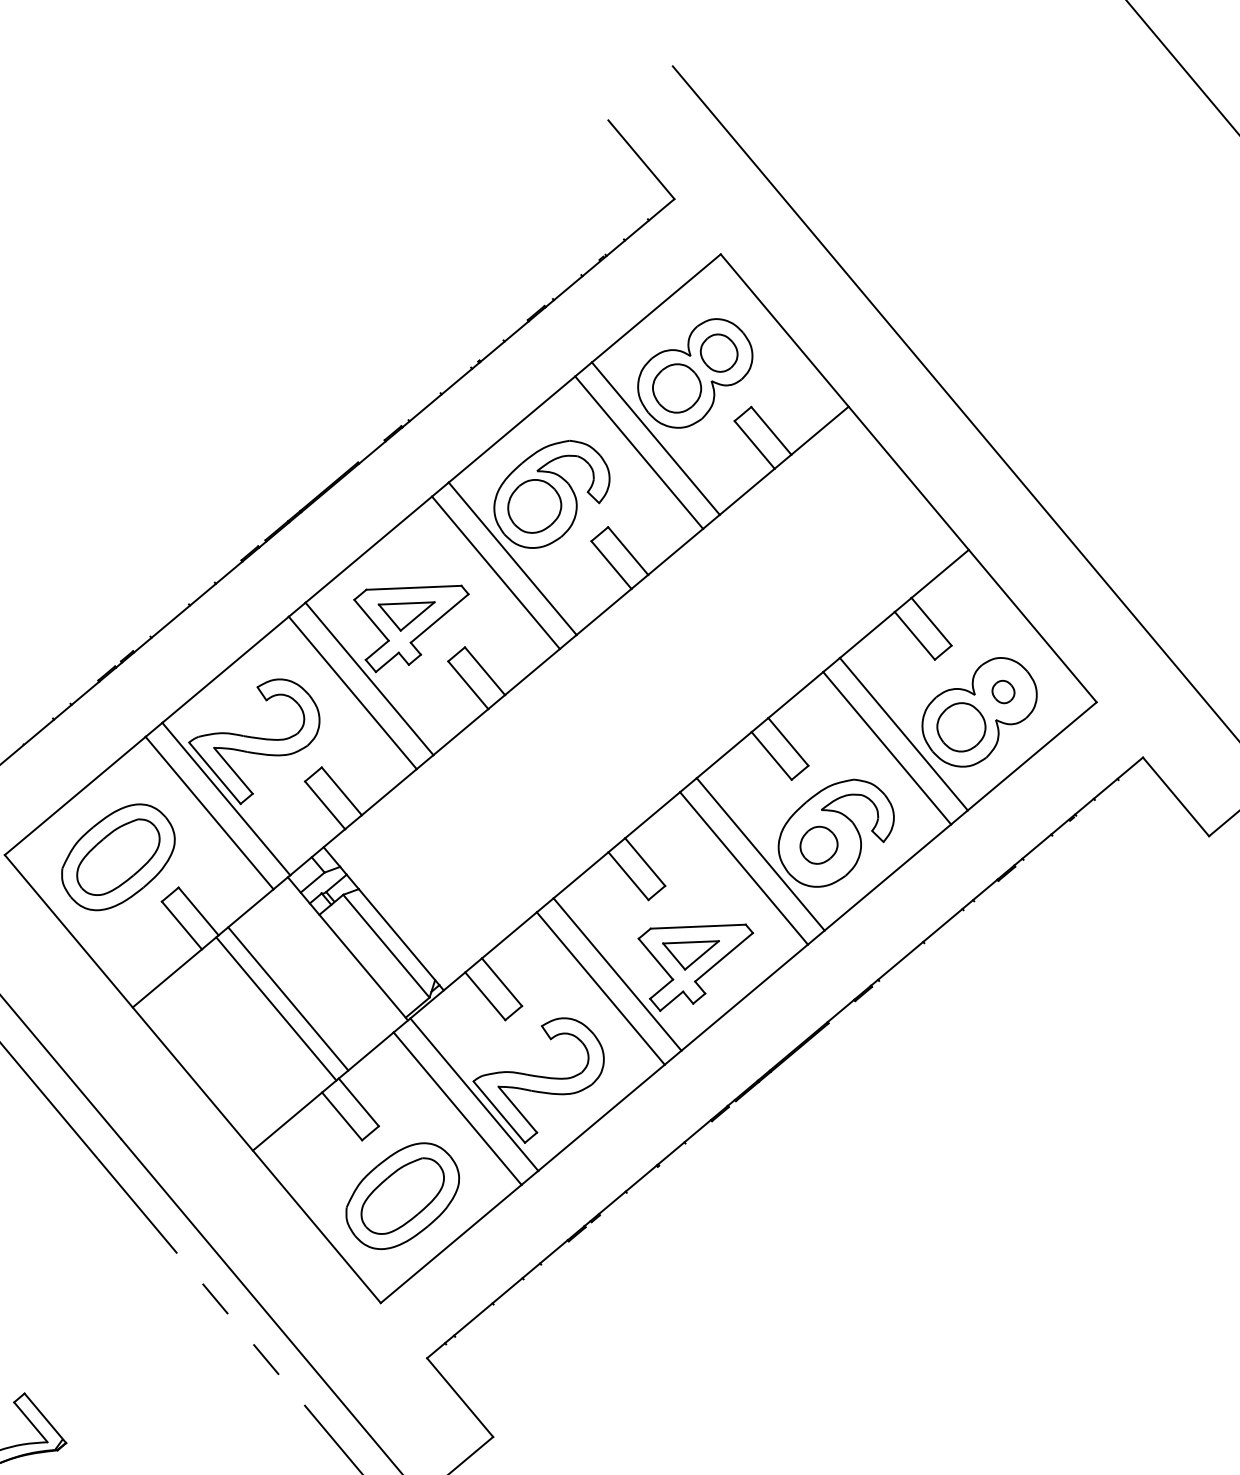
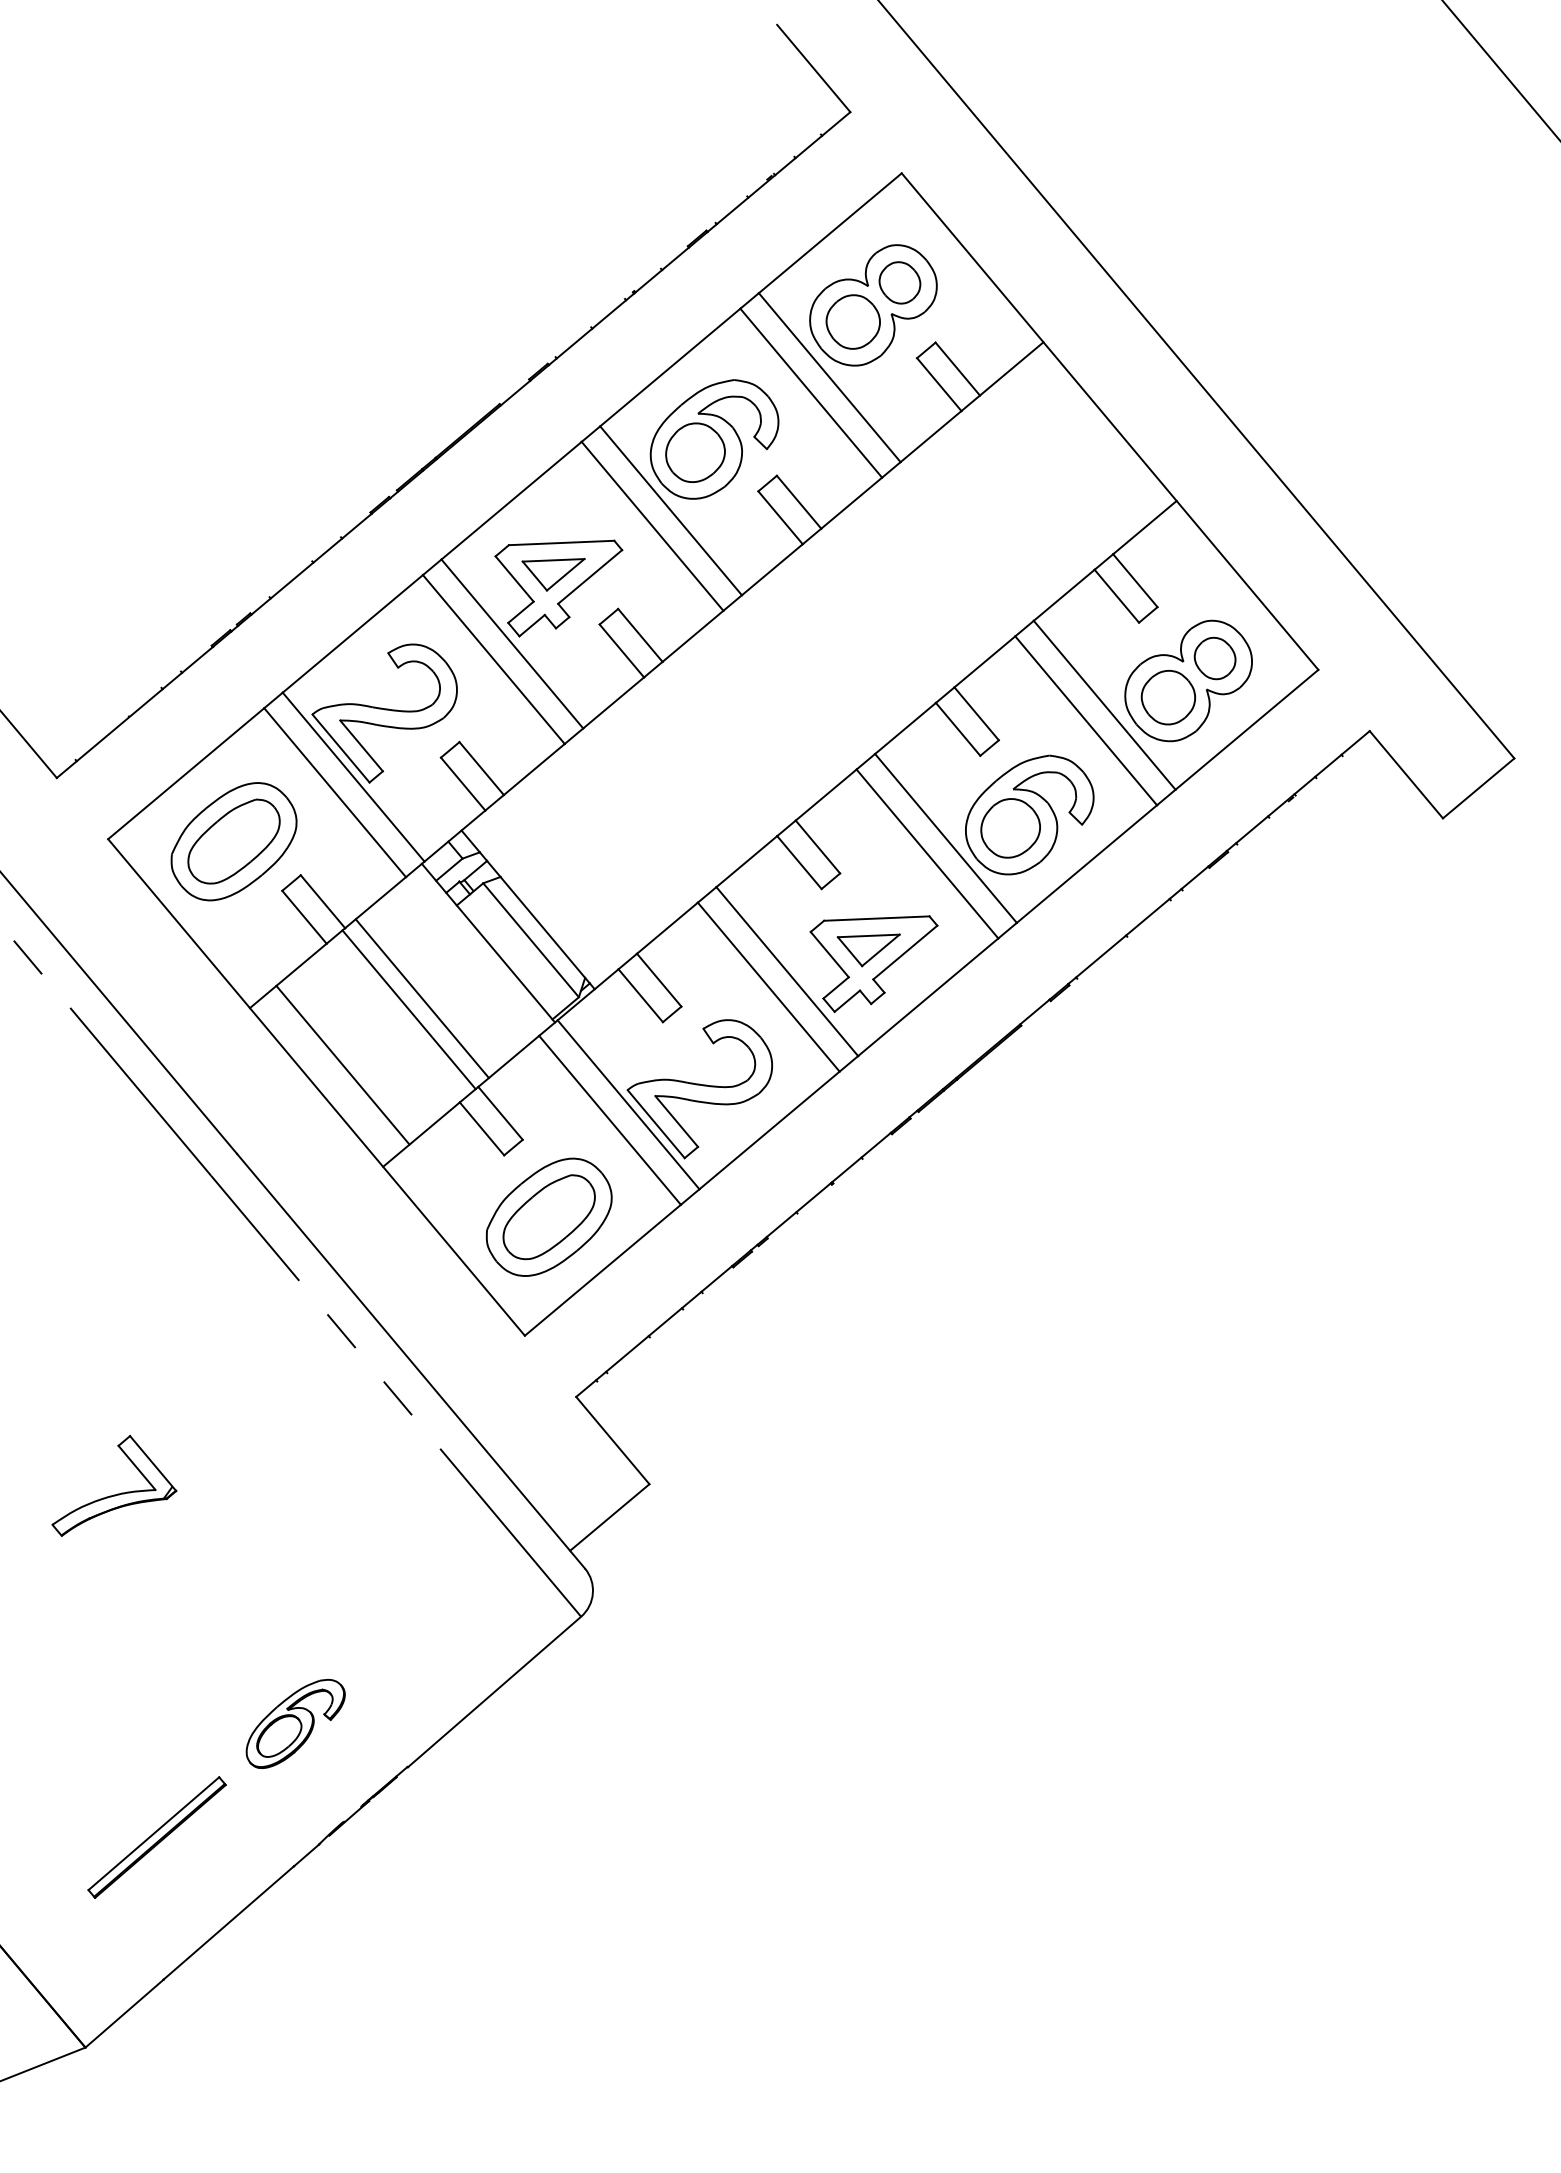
part: (1002, 692) -> (1214, 658), size x1.67
part: (818, 845) -> (1010, 828), size x1.43
line: (216, 1058) -> (342, 1064), added

